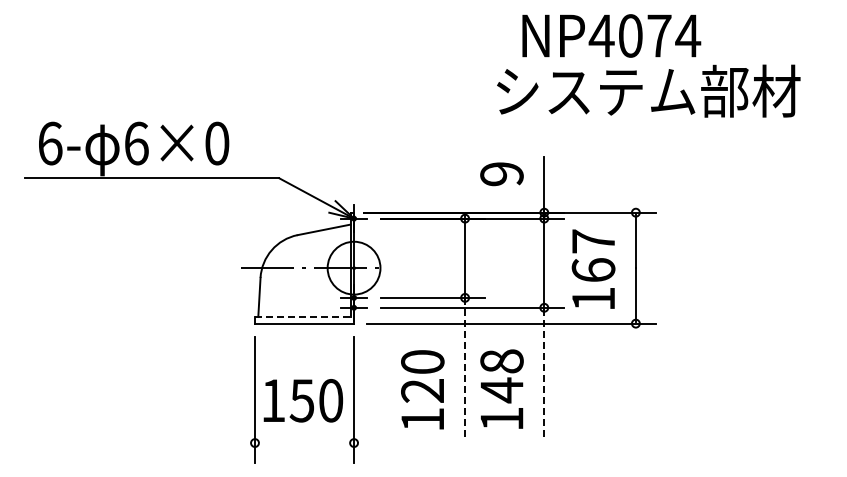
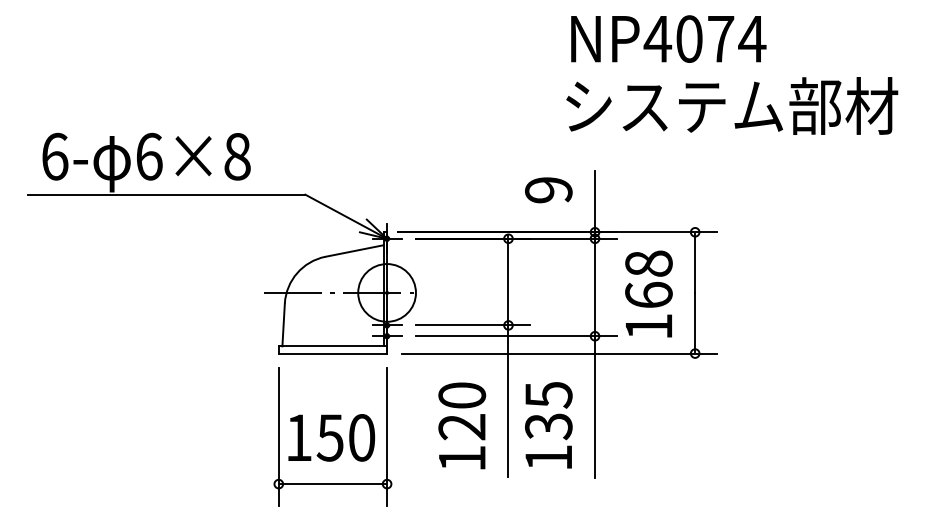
text: (648, 90) -> (731, 105), moved
text: (217, 143) -> (237, 156), 6×0 -> 6×8
text: (593, 241) -> (648, 263), 167 -> 168
line: (304, 317) -> (332, 346), dashed -> solid
line: (465, 367) -> (508, 401), dashed -> solid
line: (544, 373) -> (595, 408), dashed -> solid
text: (501, 376) -> (548, 411), 148 -> 135
line: (304, 443) -> (332, 484), added

